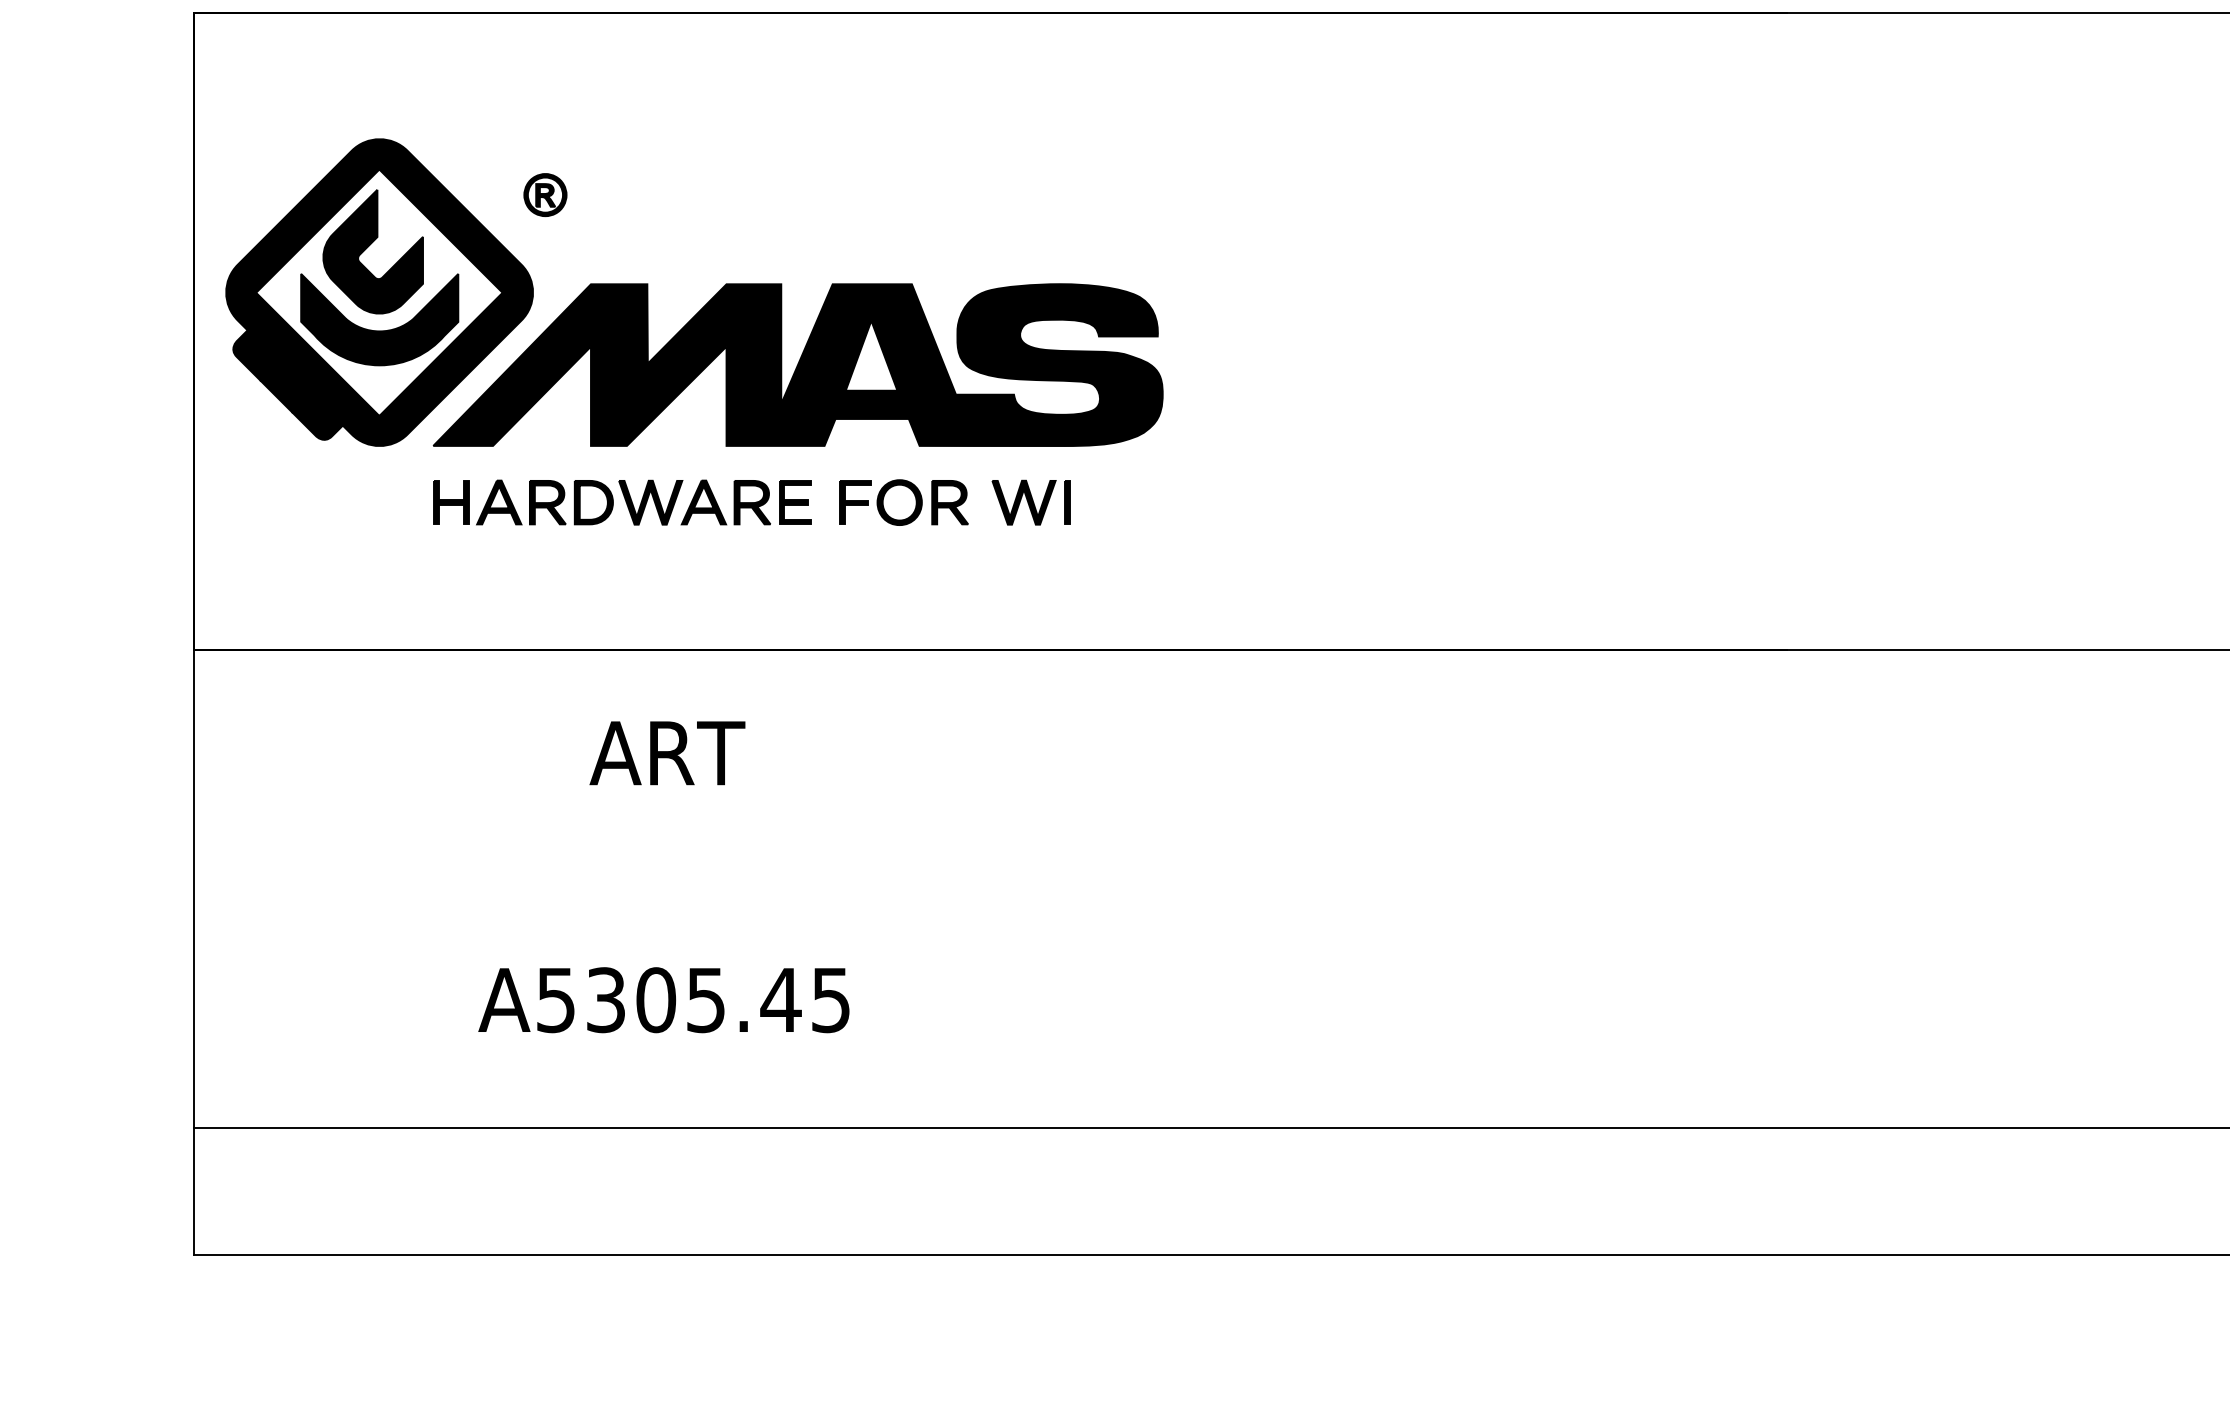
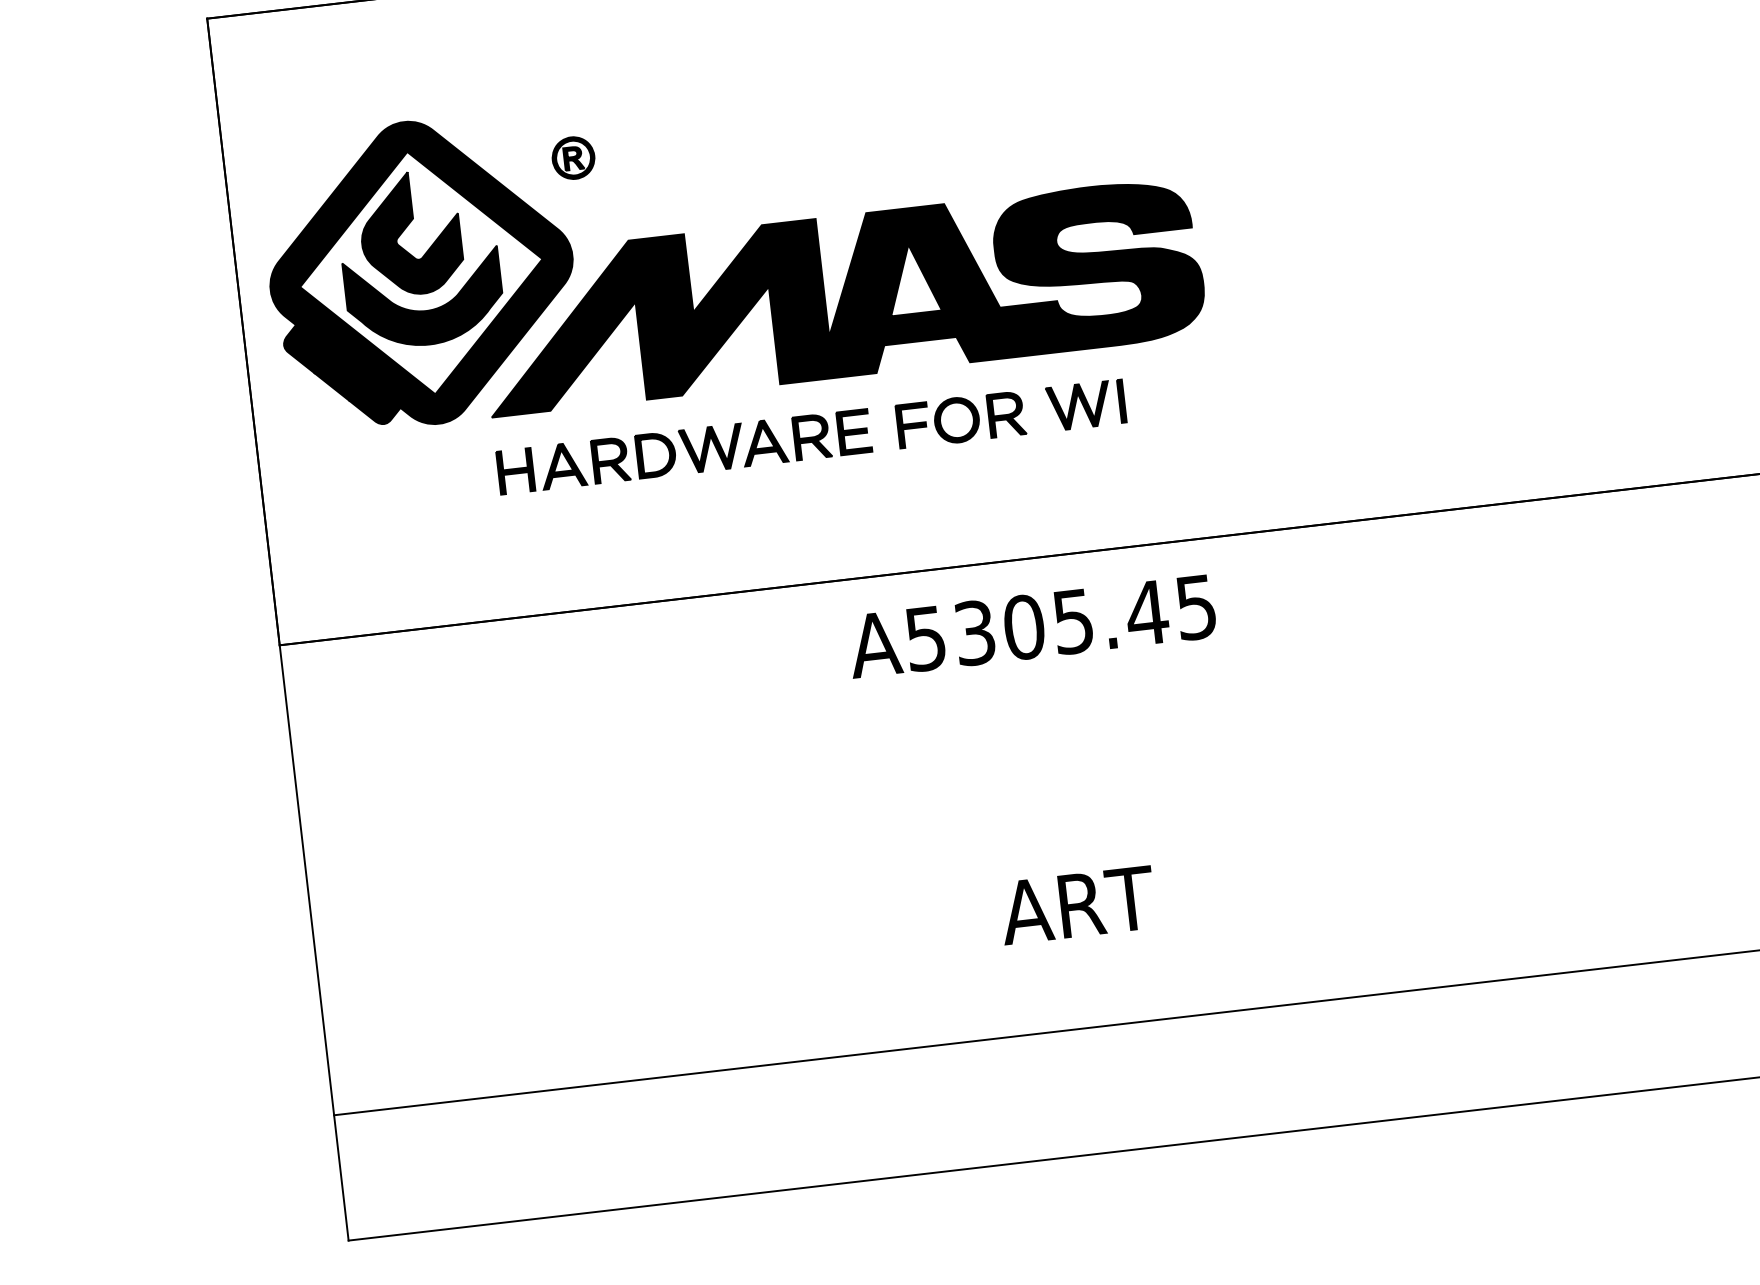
text: (667, 753) -> (1077, 905), moved
text: (663, 1000) -> (1031, 626), moved

